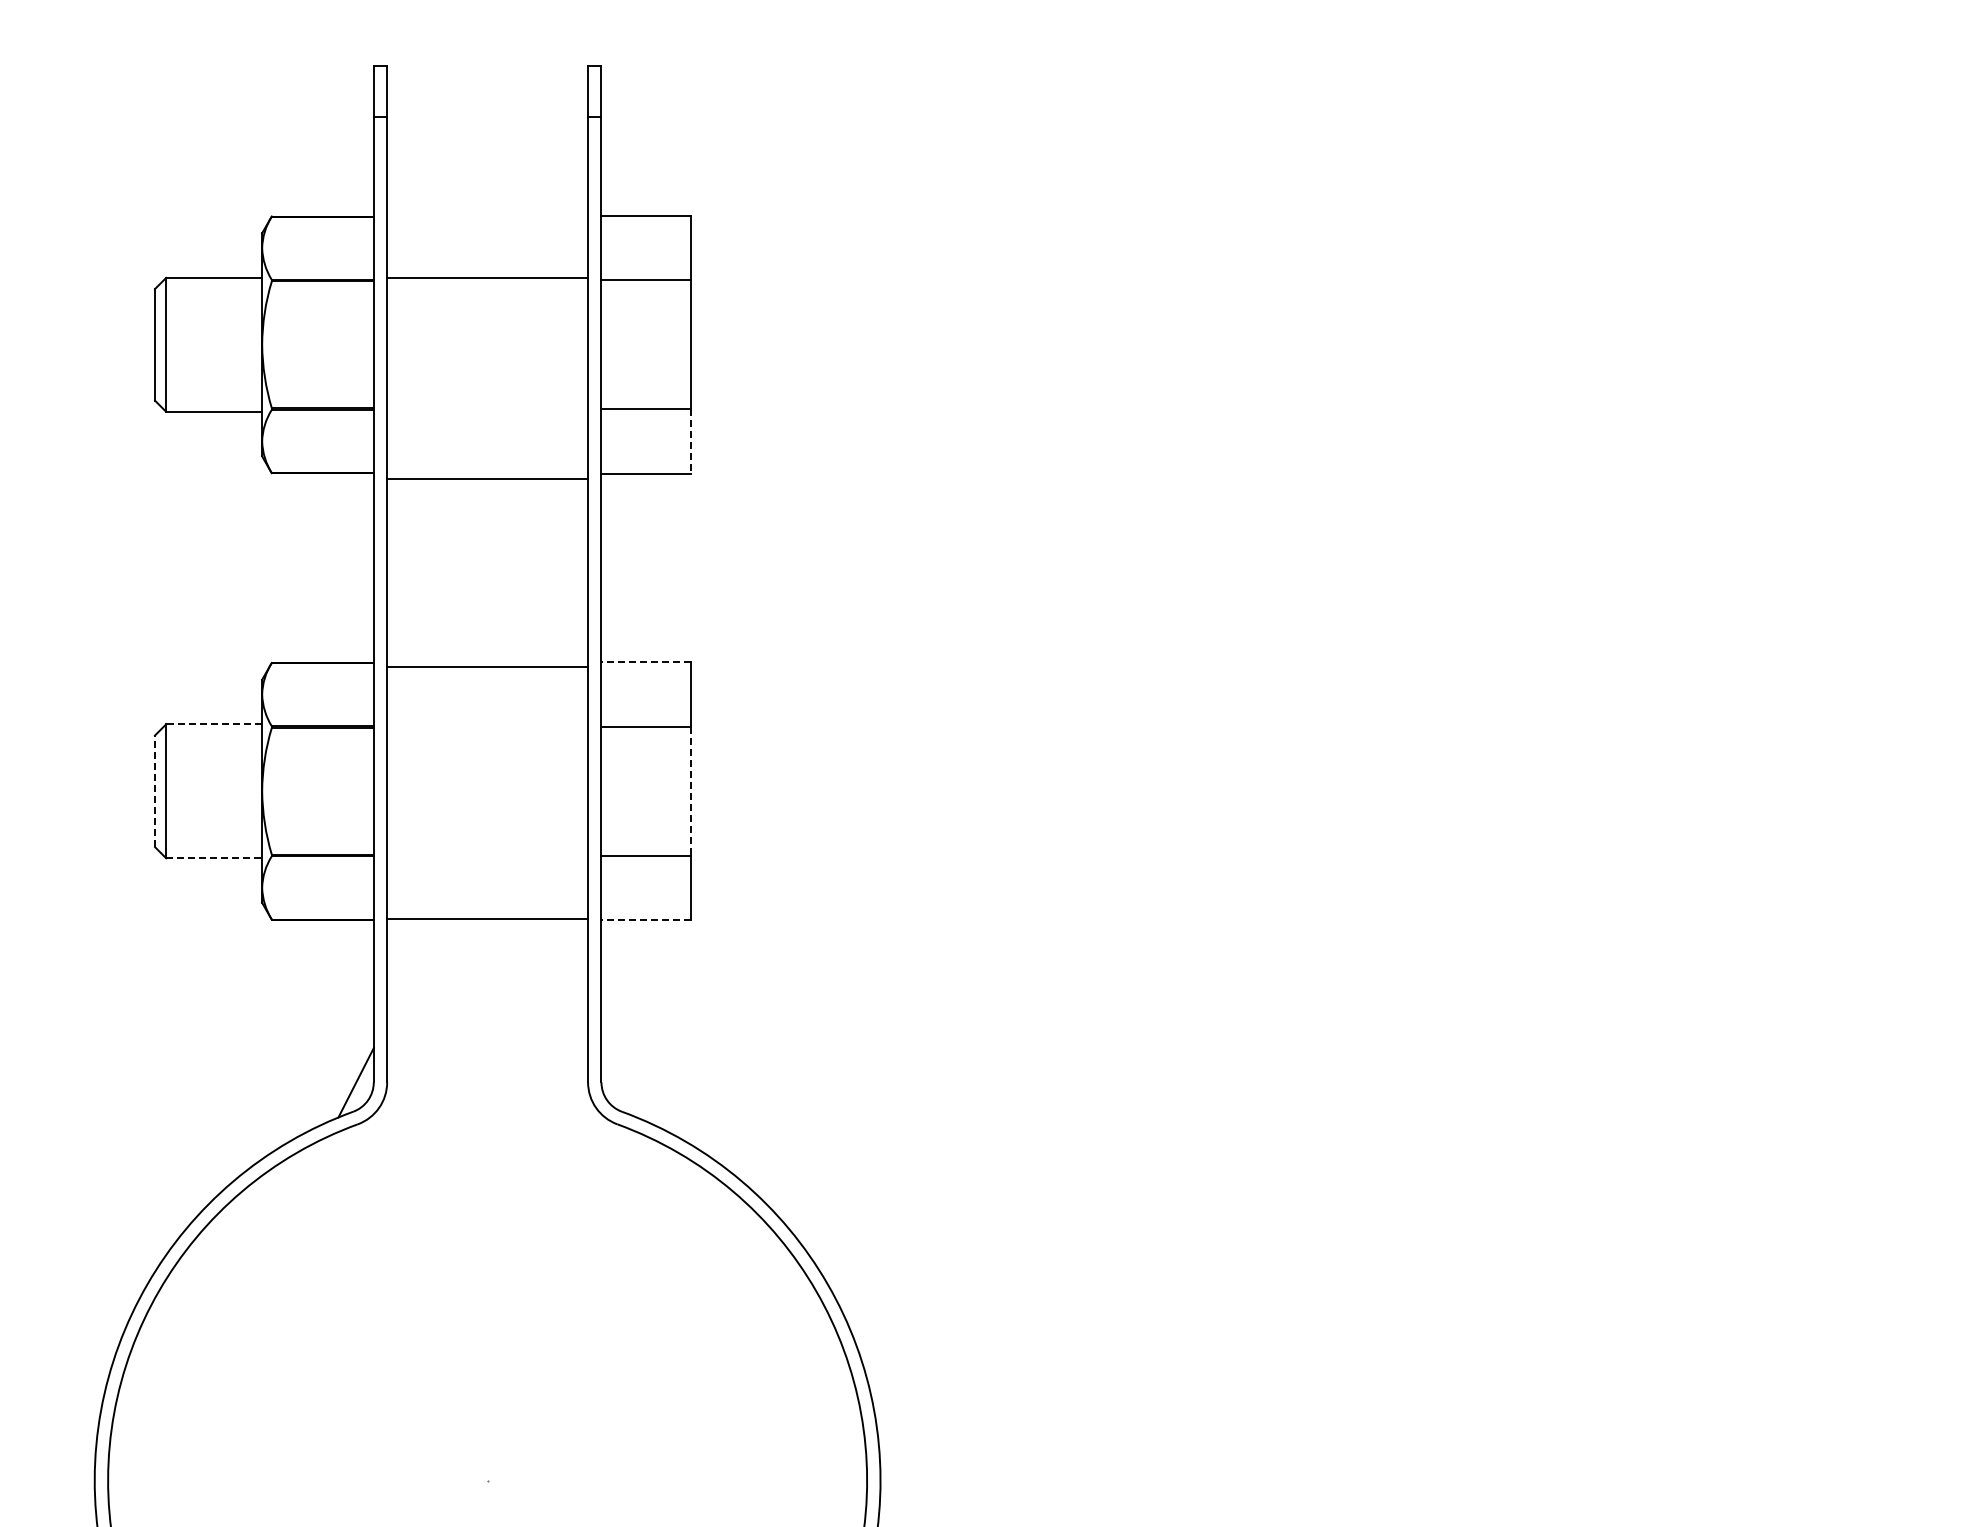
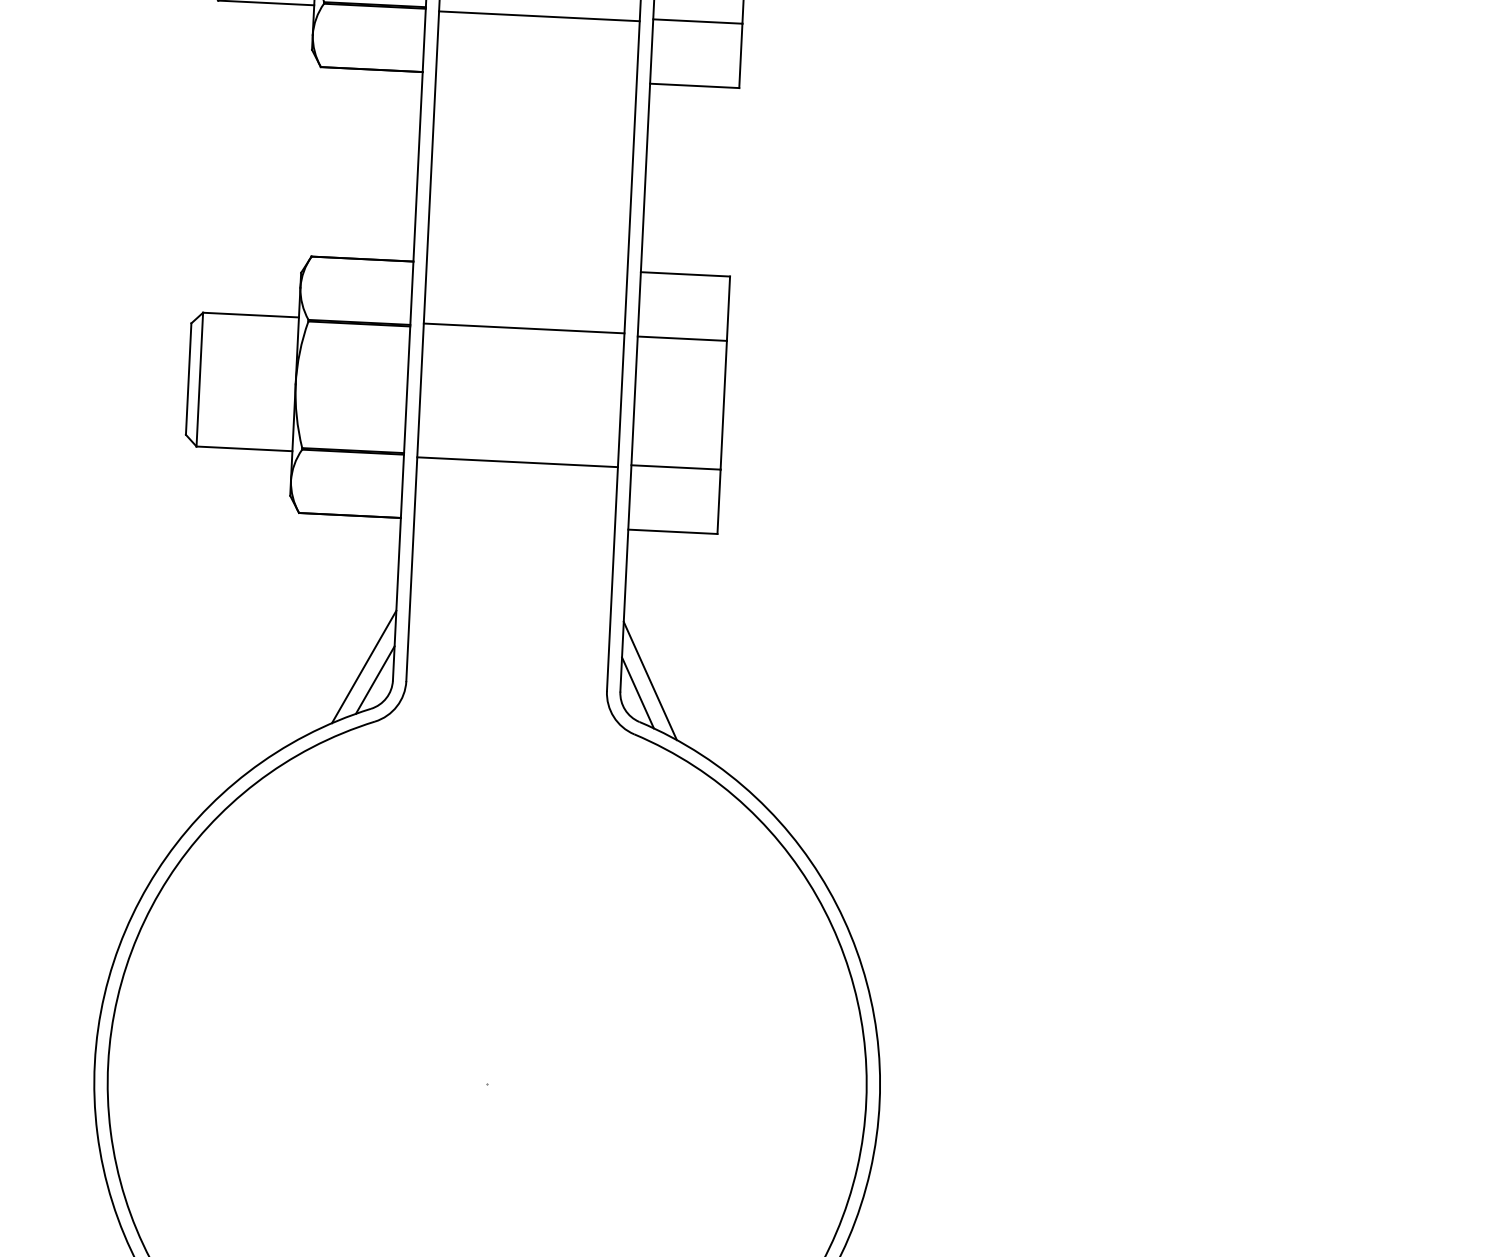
line: (690, 442) -> (740, 56), dashed -> solid
line: (487, 478) -> (539, 15), moved
line: (646, 662) -> (685, 274), dashed -> solid
line: (487, 667) -> (524, 328), moved
line: (214, 724) -> (251, 315), dashed -> solid
line: (155, 791) -> (189, 379), dashed -> solid
line: (690, 791) -> (723, 405), dashed -> solid
line: (214, 858) -> (244, 449), dashed -> solid
line: (487, 919) -> (517, 462), moved
line: (646, 920) -> (673, 532), dashed -> solid
line: (343, 1070) -> (363, 667), added
line: (630, 1070) -> (649, 681), added
line: (618, 1082) -> (637, 692), added

